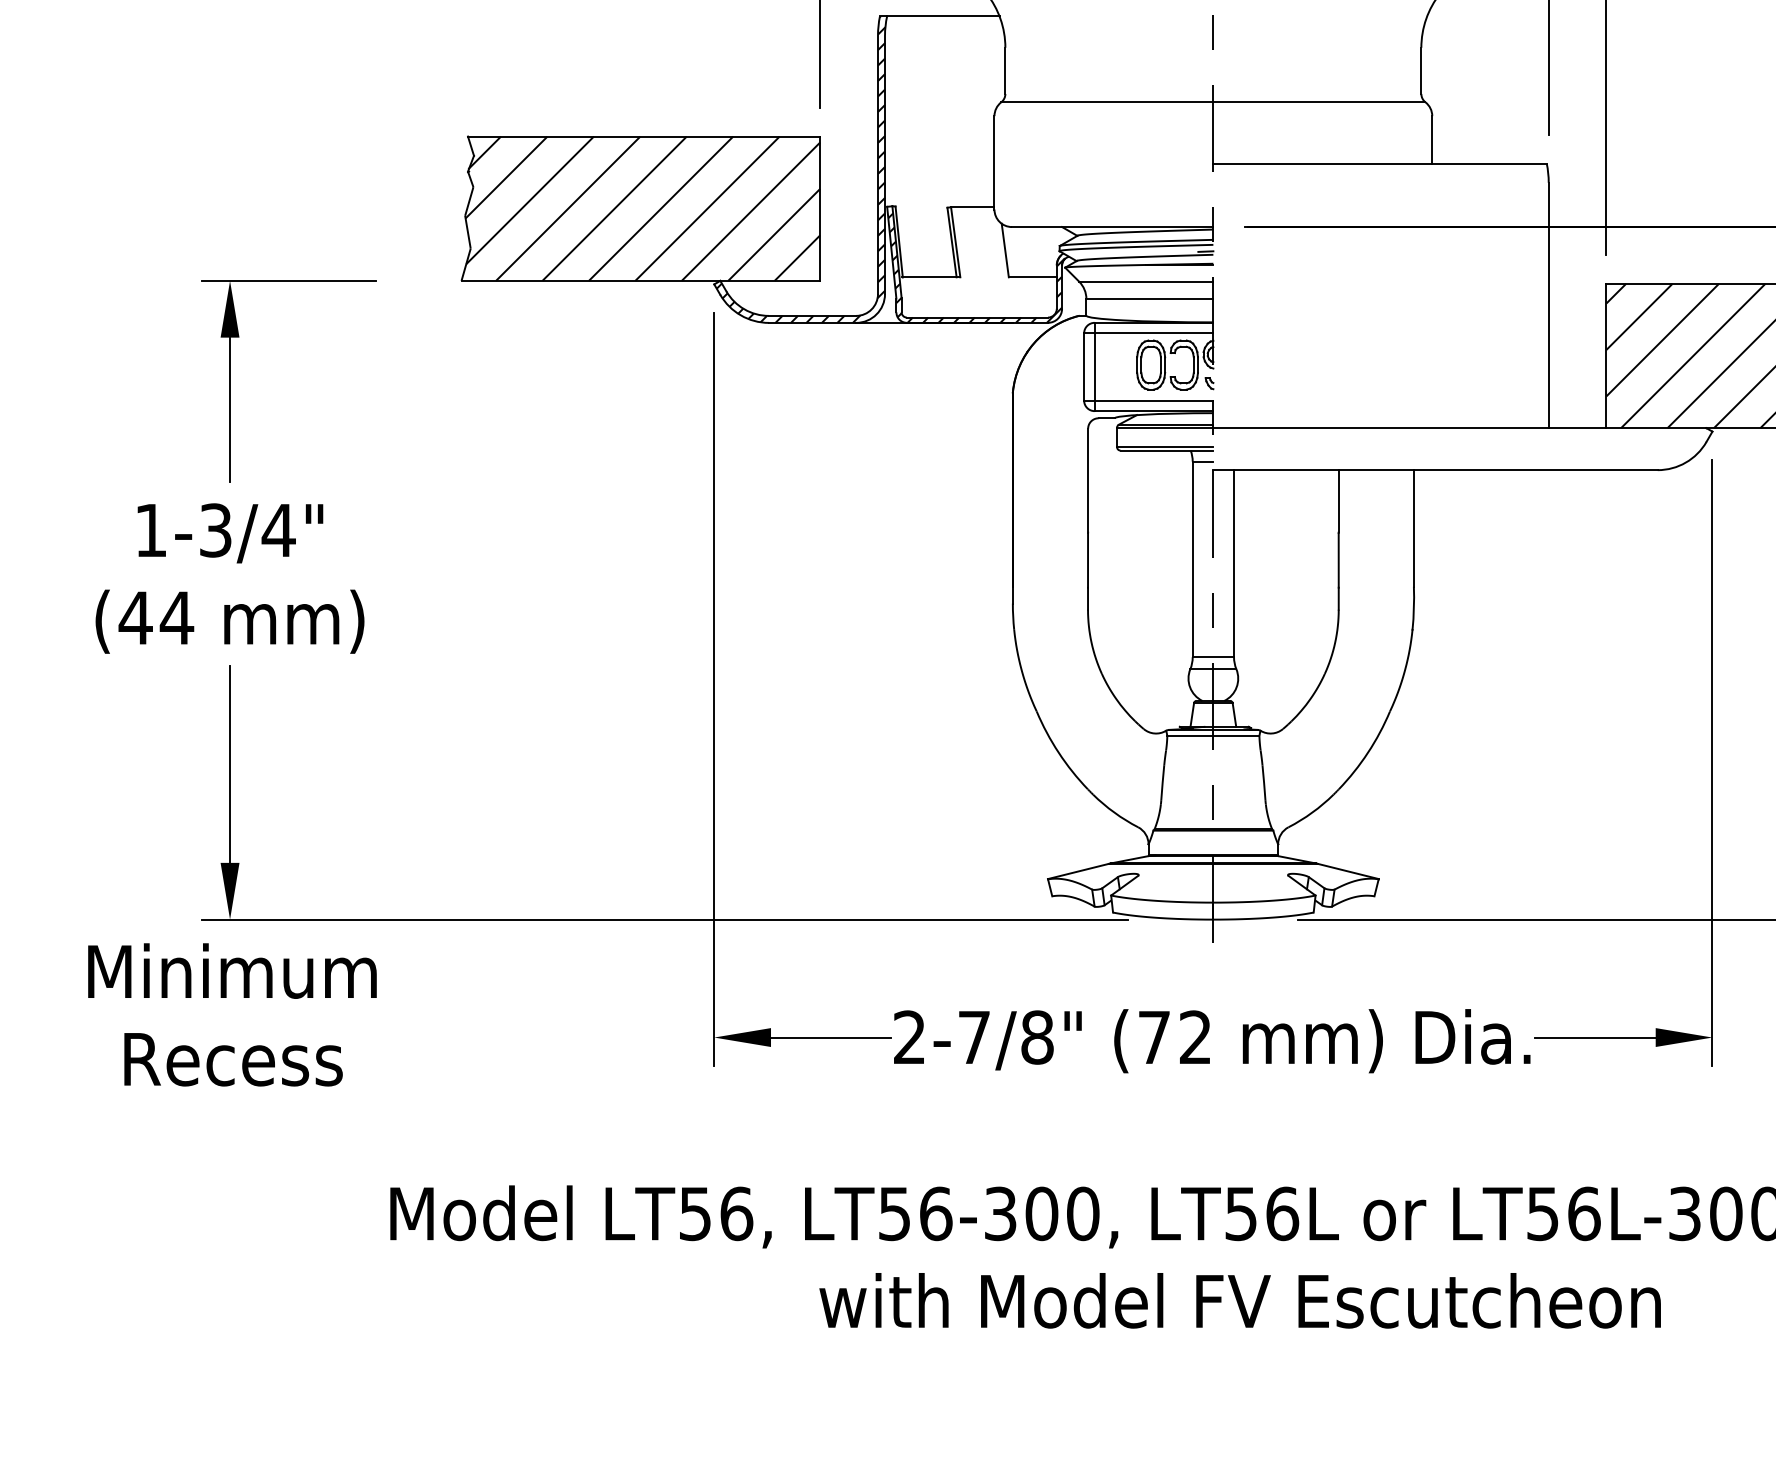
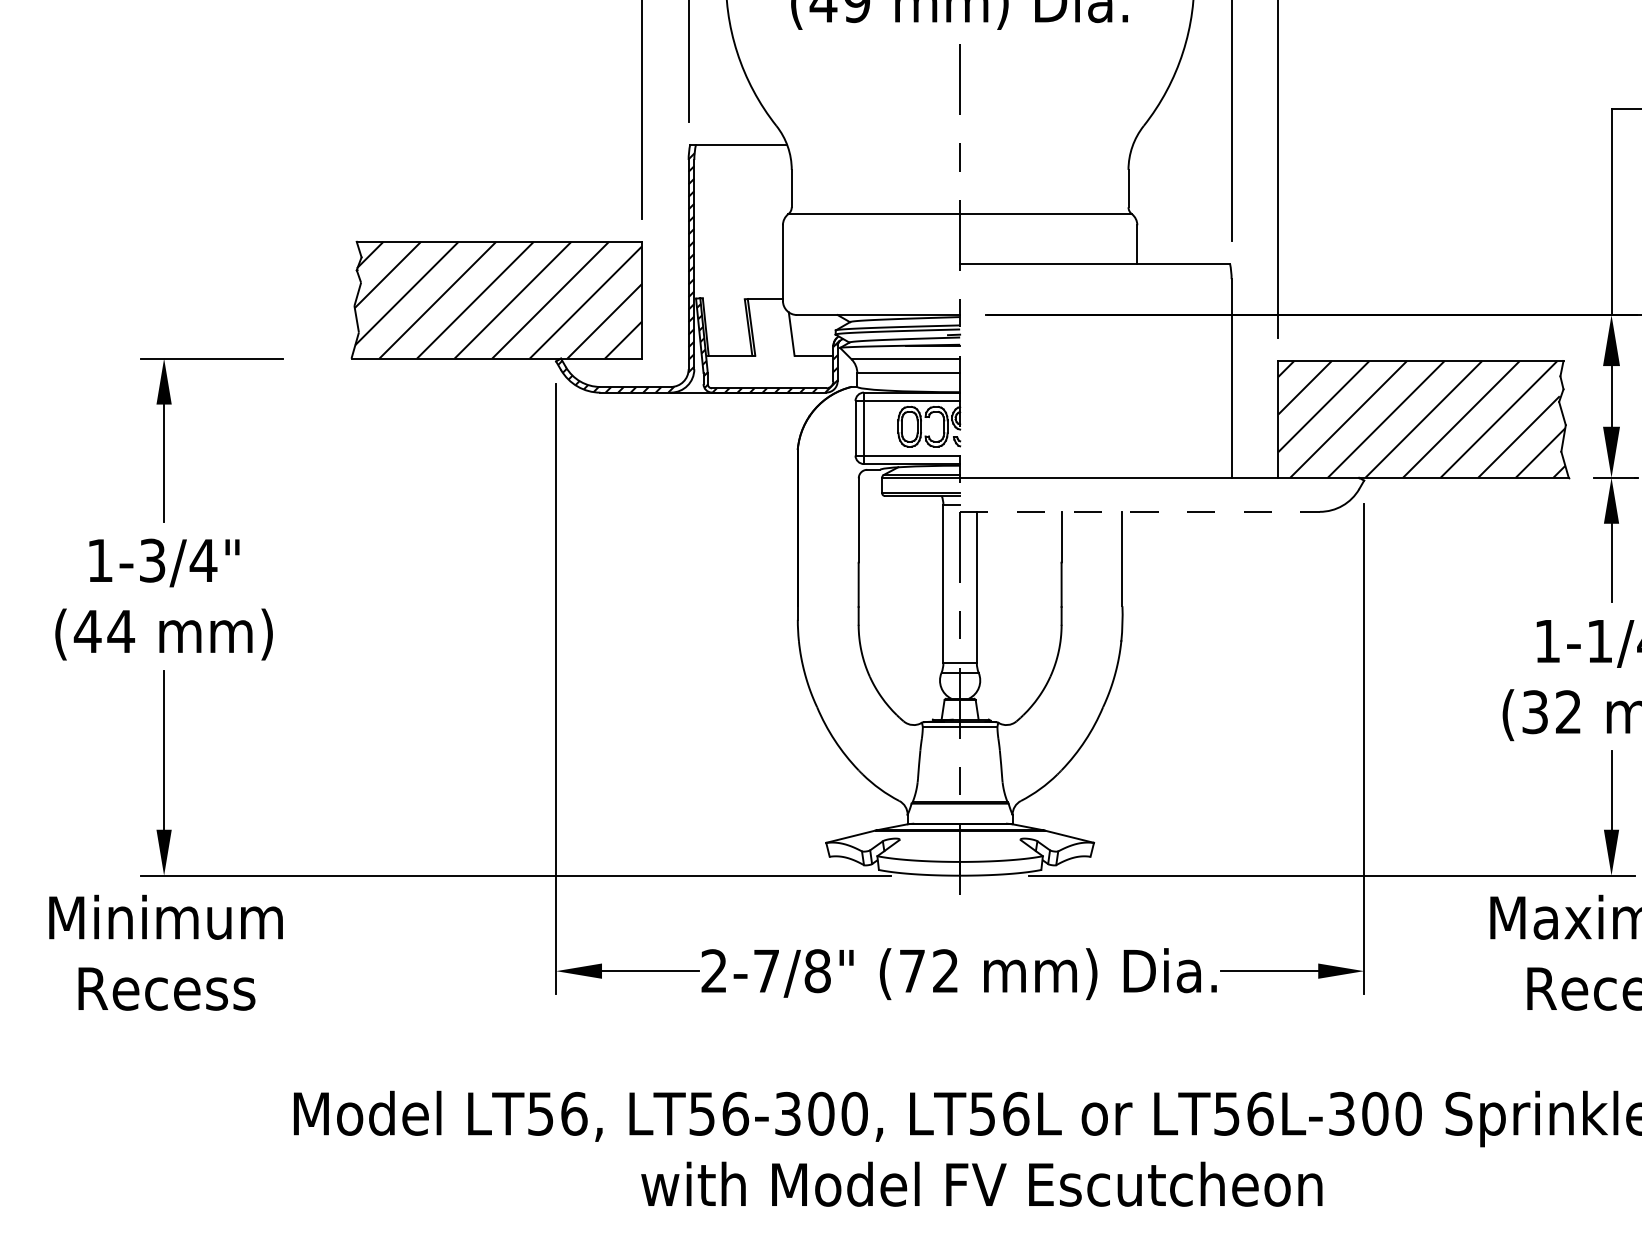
line: (1436, 469) -> (1140, 511), solid -> dashed

